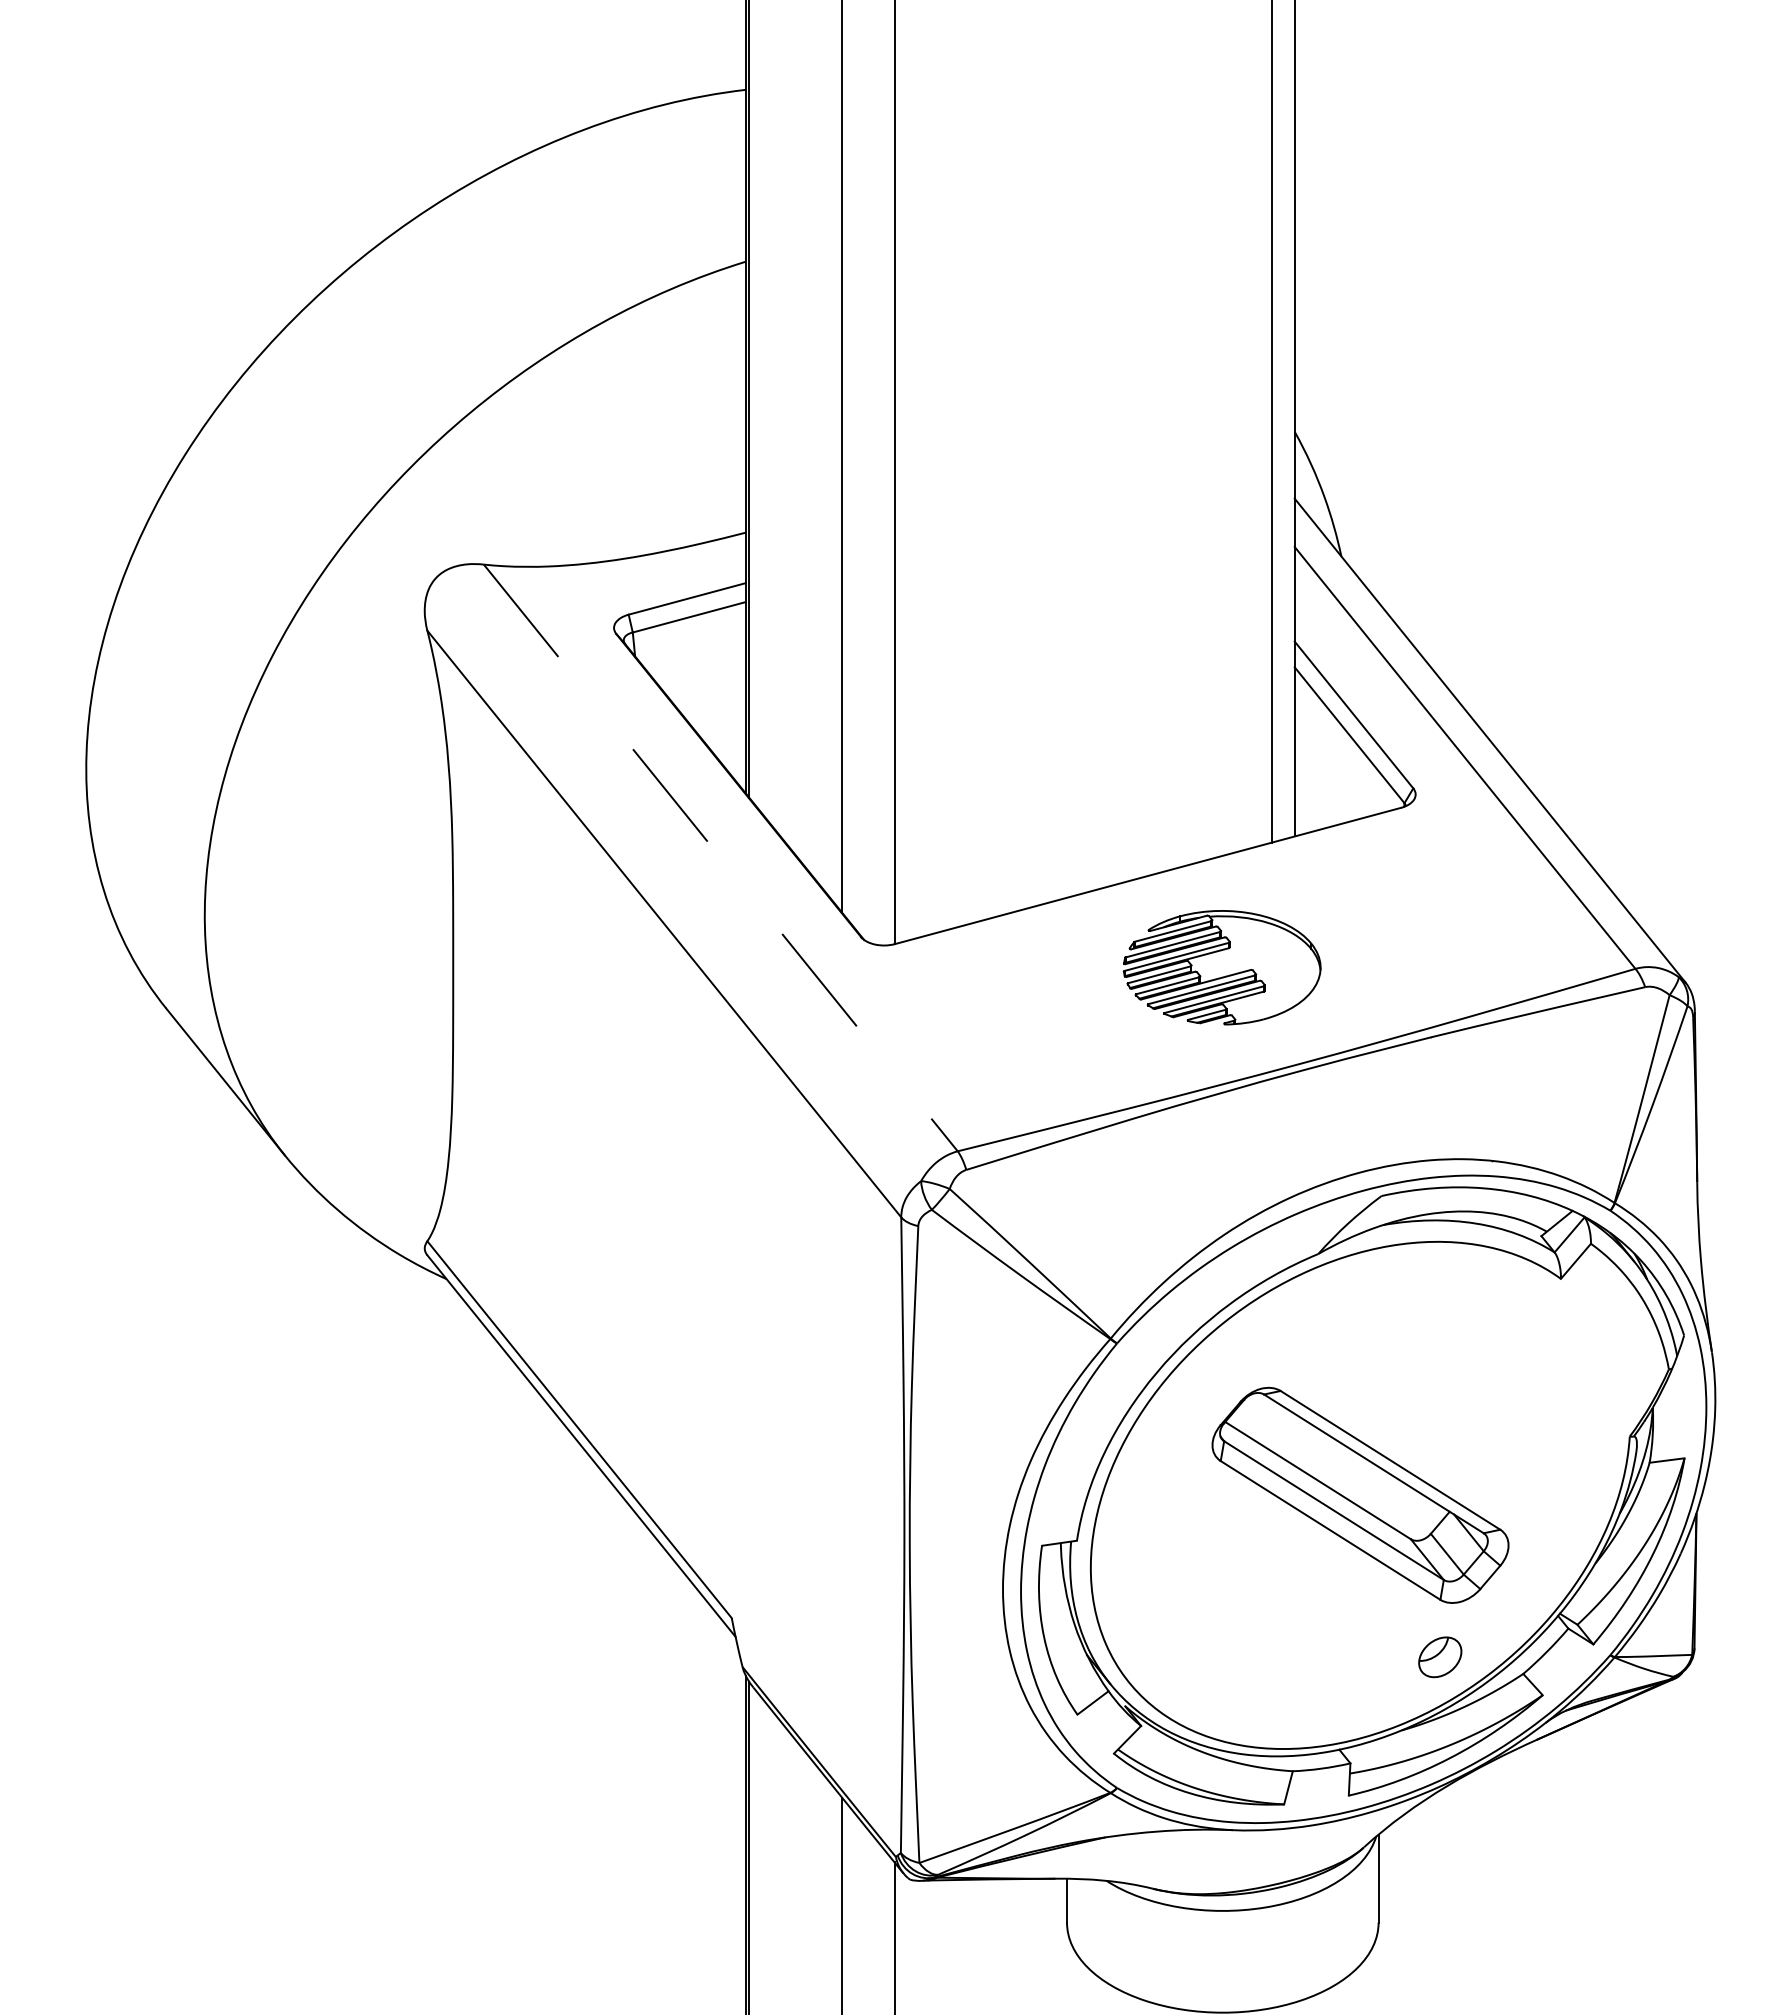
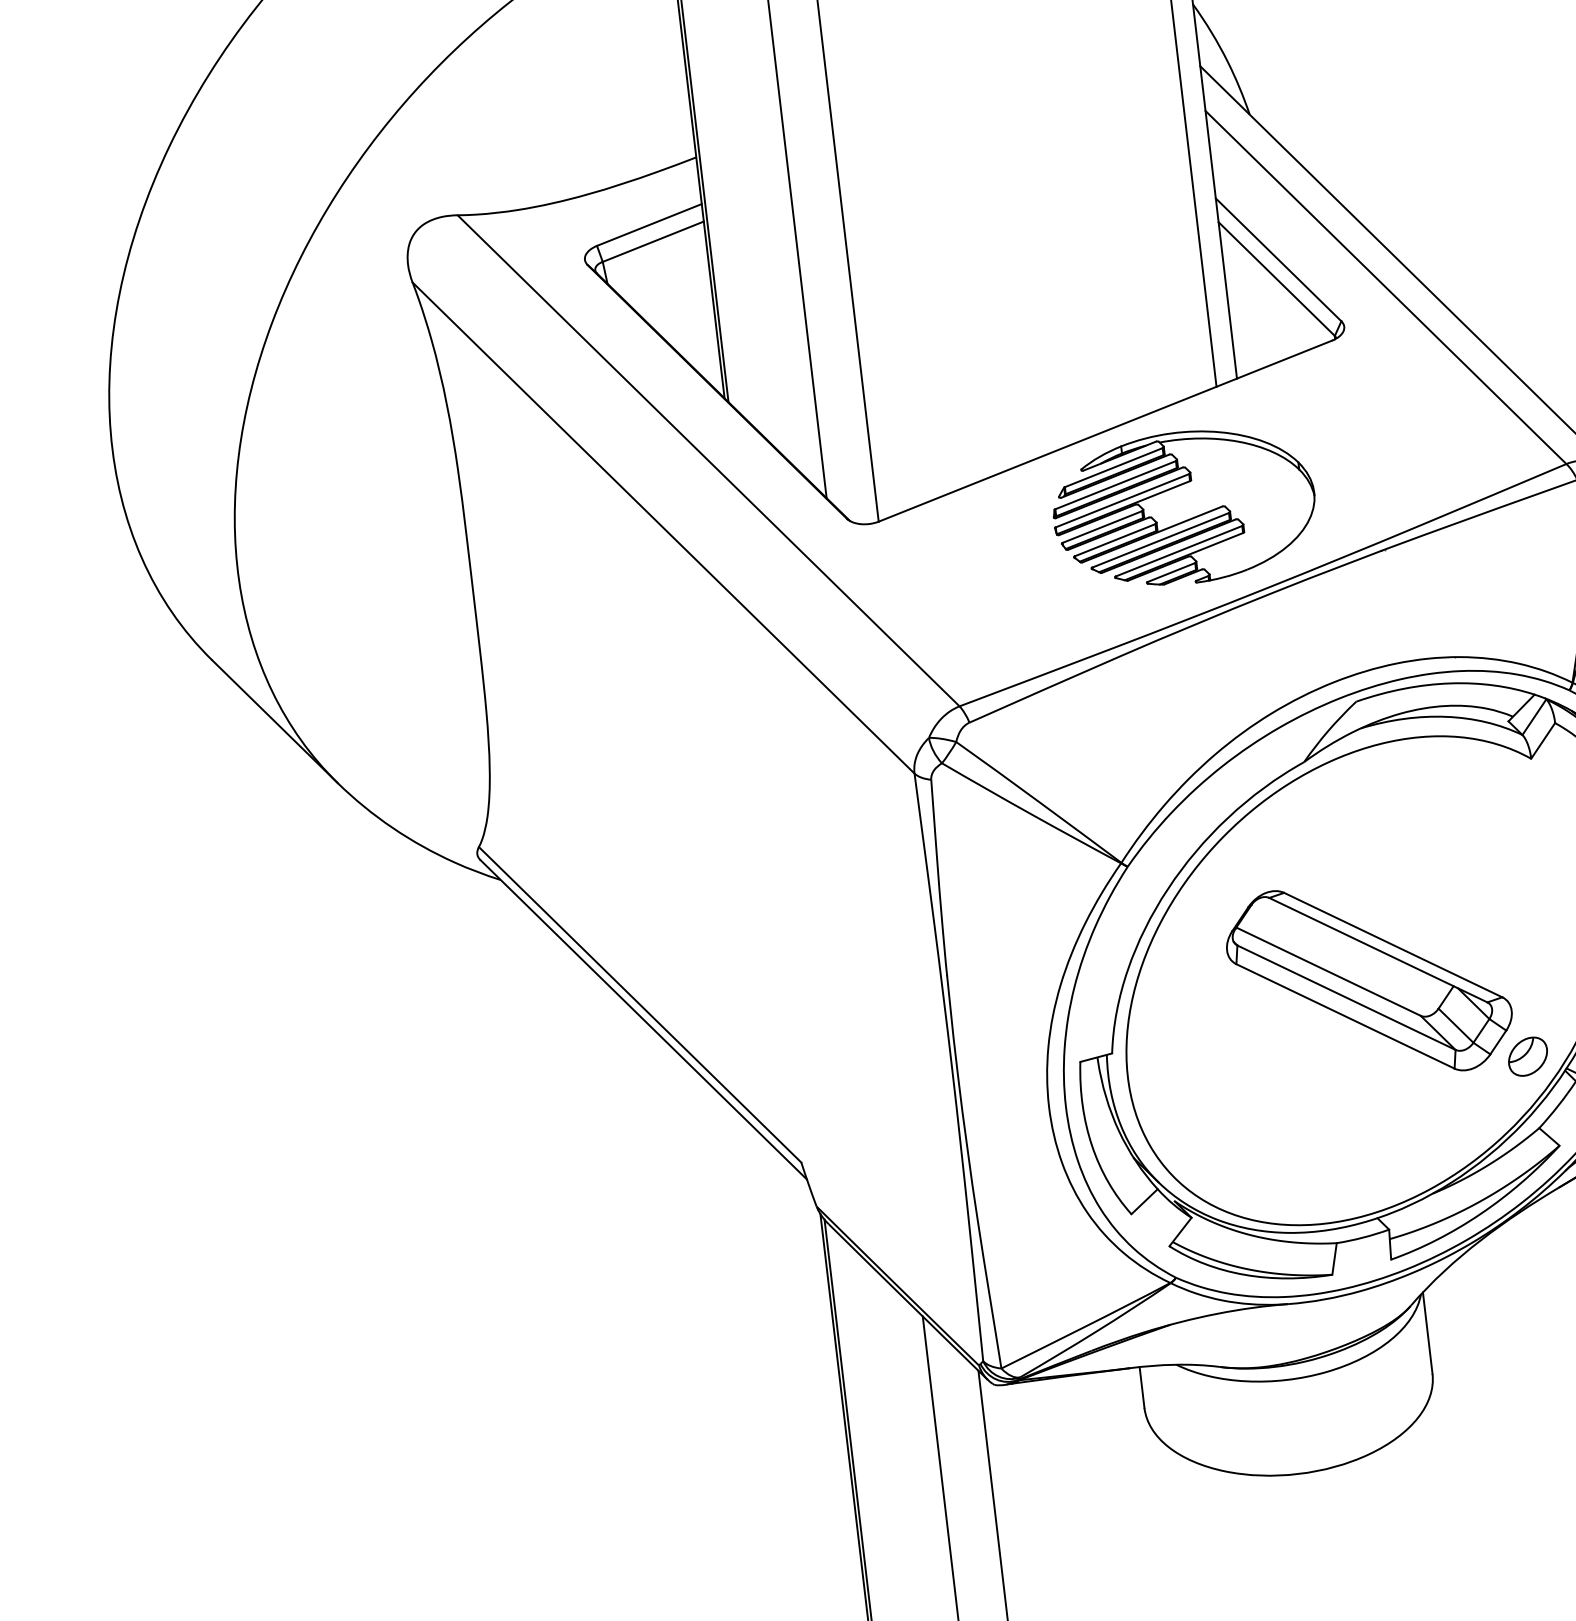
line: (721, 858) -> (709, 461), dashed -> solid
part: (1221, 967) -> (1183, 507), size x1.43
part: (1440, 1657) -> (1528, 1056), moved

